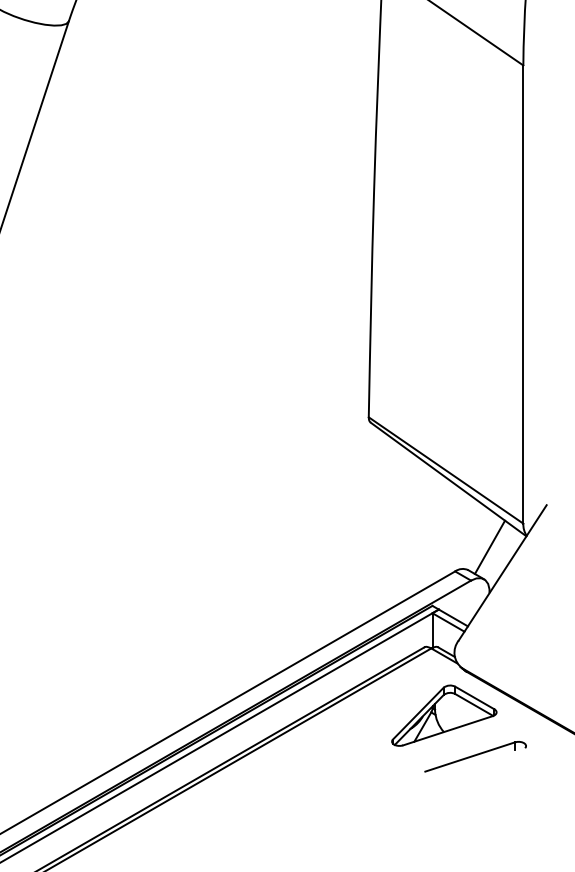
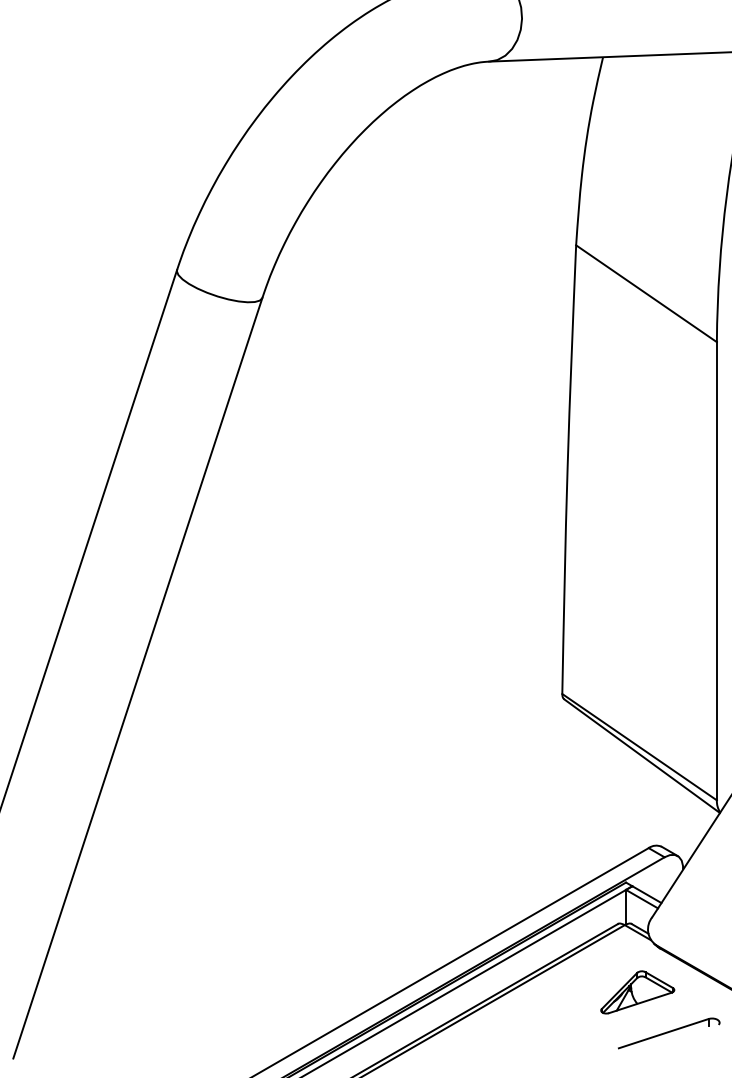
line: (489, 546) -> (683, 823), removed
part: (443, 715) -> (637, 992), size x0.7

